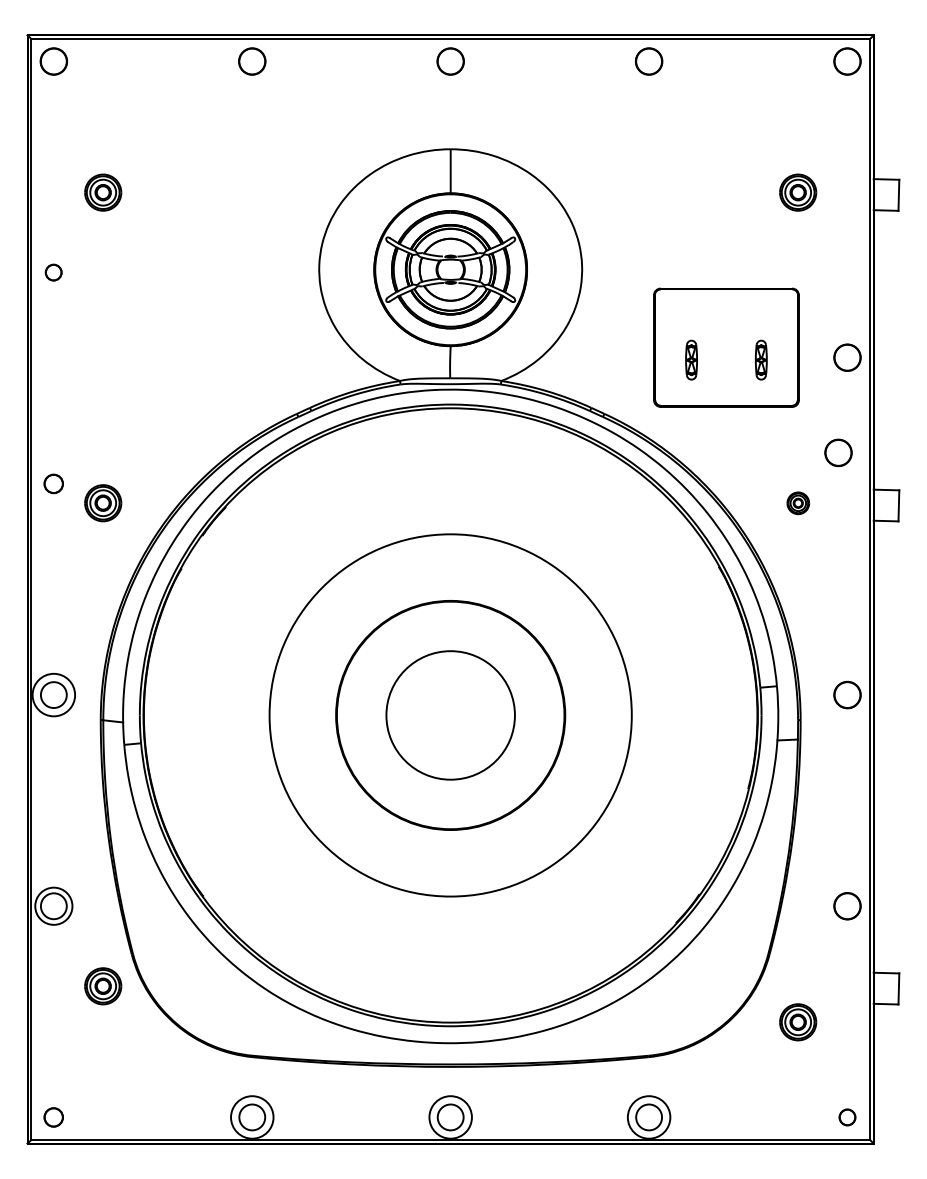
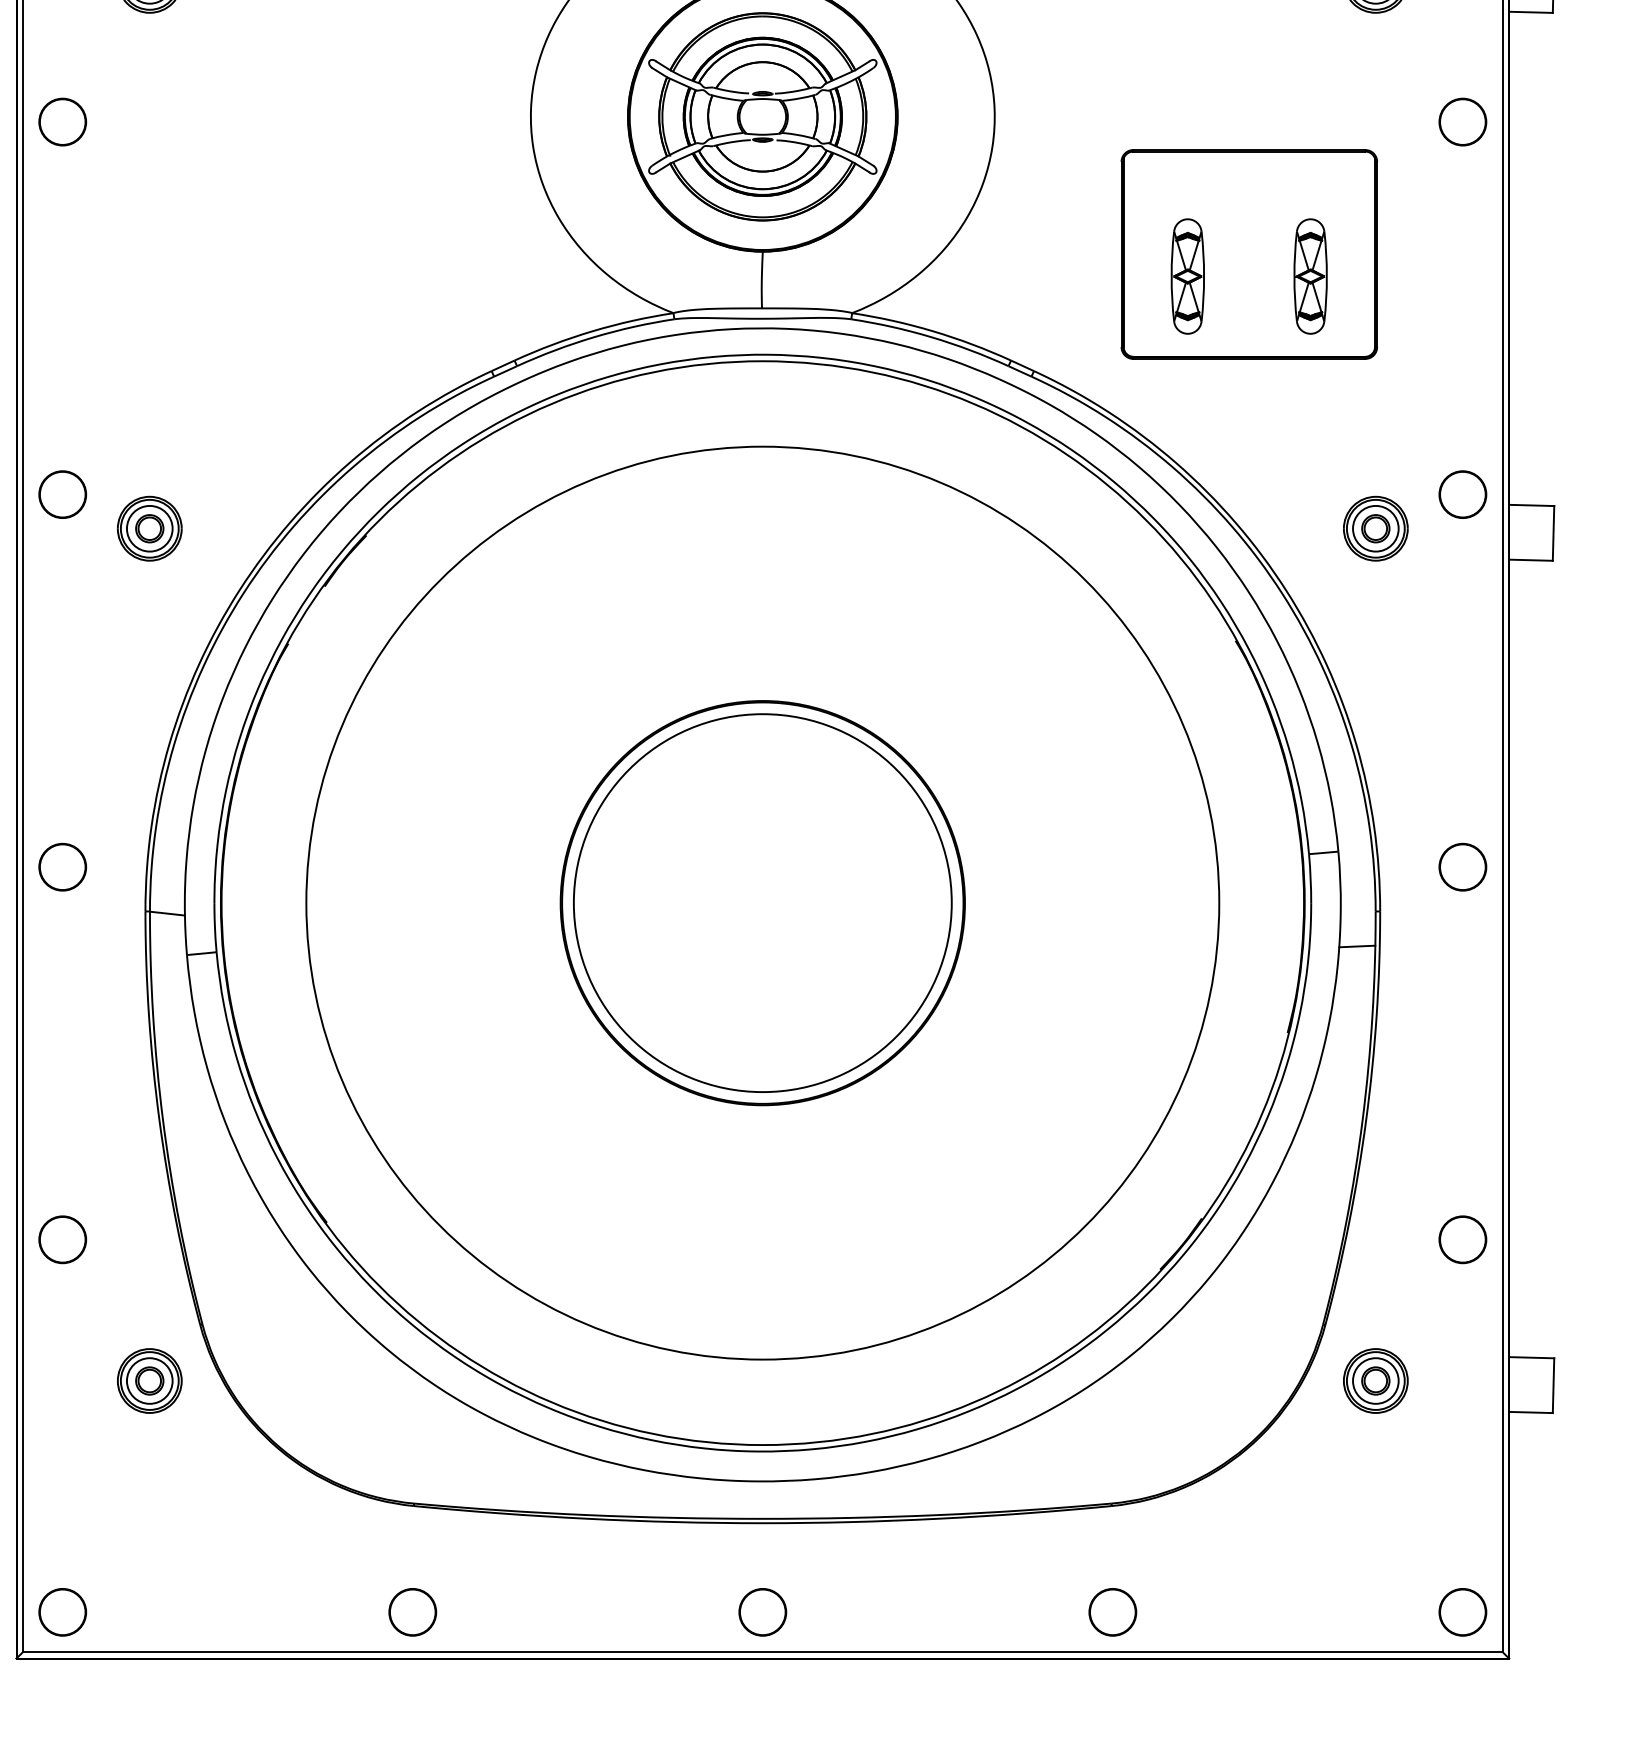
circle: (53, 272) -> (62, 121), size x1.67
circle: (847, 357) -> (1462, 121), moved
part: (691, 359) -> (1187, 275), size x1.67
part: (761, 359) -> (1311, 275), size x1.67
part: (838, 452) -> (1462, 493), moved
part: (53, 483) -> (62, 493), size x1.43
part: (798, 503) -> (1376, 529), size x1.67
circle: (53, 694) -> (62, 866), size x0.62
circle: (450, 715) -> (762, 903), size x1.43
circle: (450, 715) -> (762, 903), size x1.67
circle: (53, 905) -> (62, 1238), size x0.71
part: (798, 1022) -> (1376, 1381), moved
circle: (53, 1117) -> (62, 1612), size x1.43
circle: (252, 1117) -> (413, 1612), size x0.62
circle: (450, 1117) -> (762, 1612), size x0.62
circle: (648, 1117) -> (1111, 1612), size x0.62
circle: (847, 1117) -> (1462, 1612), size x1.67

